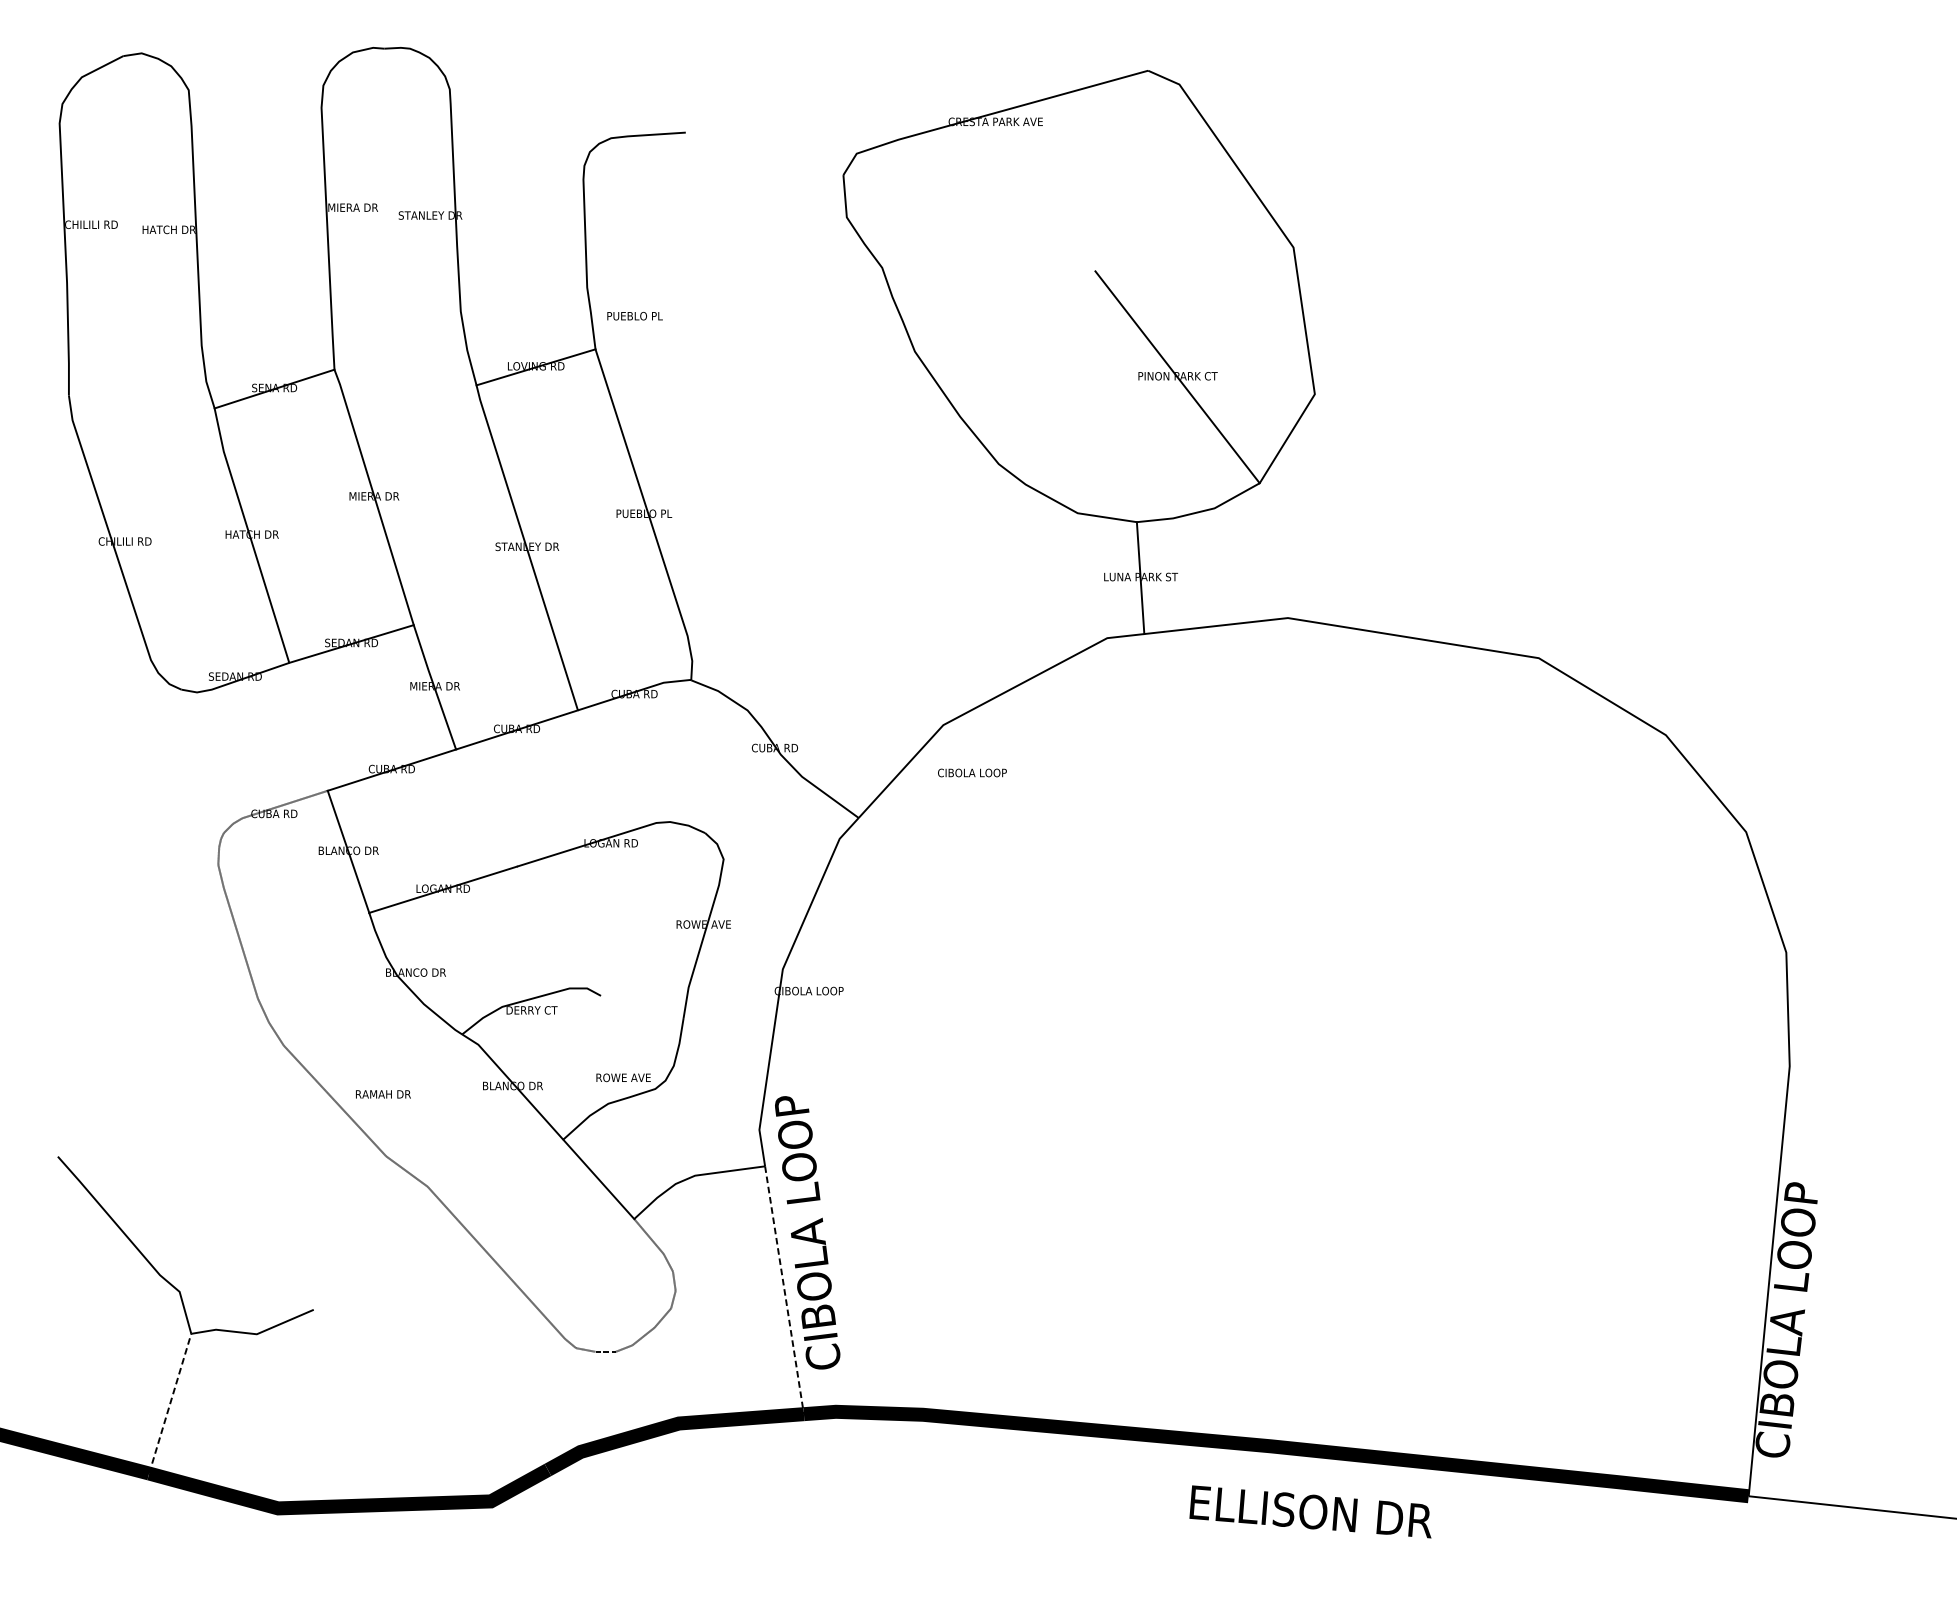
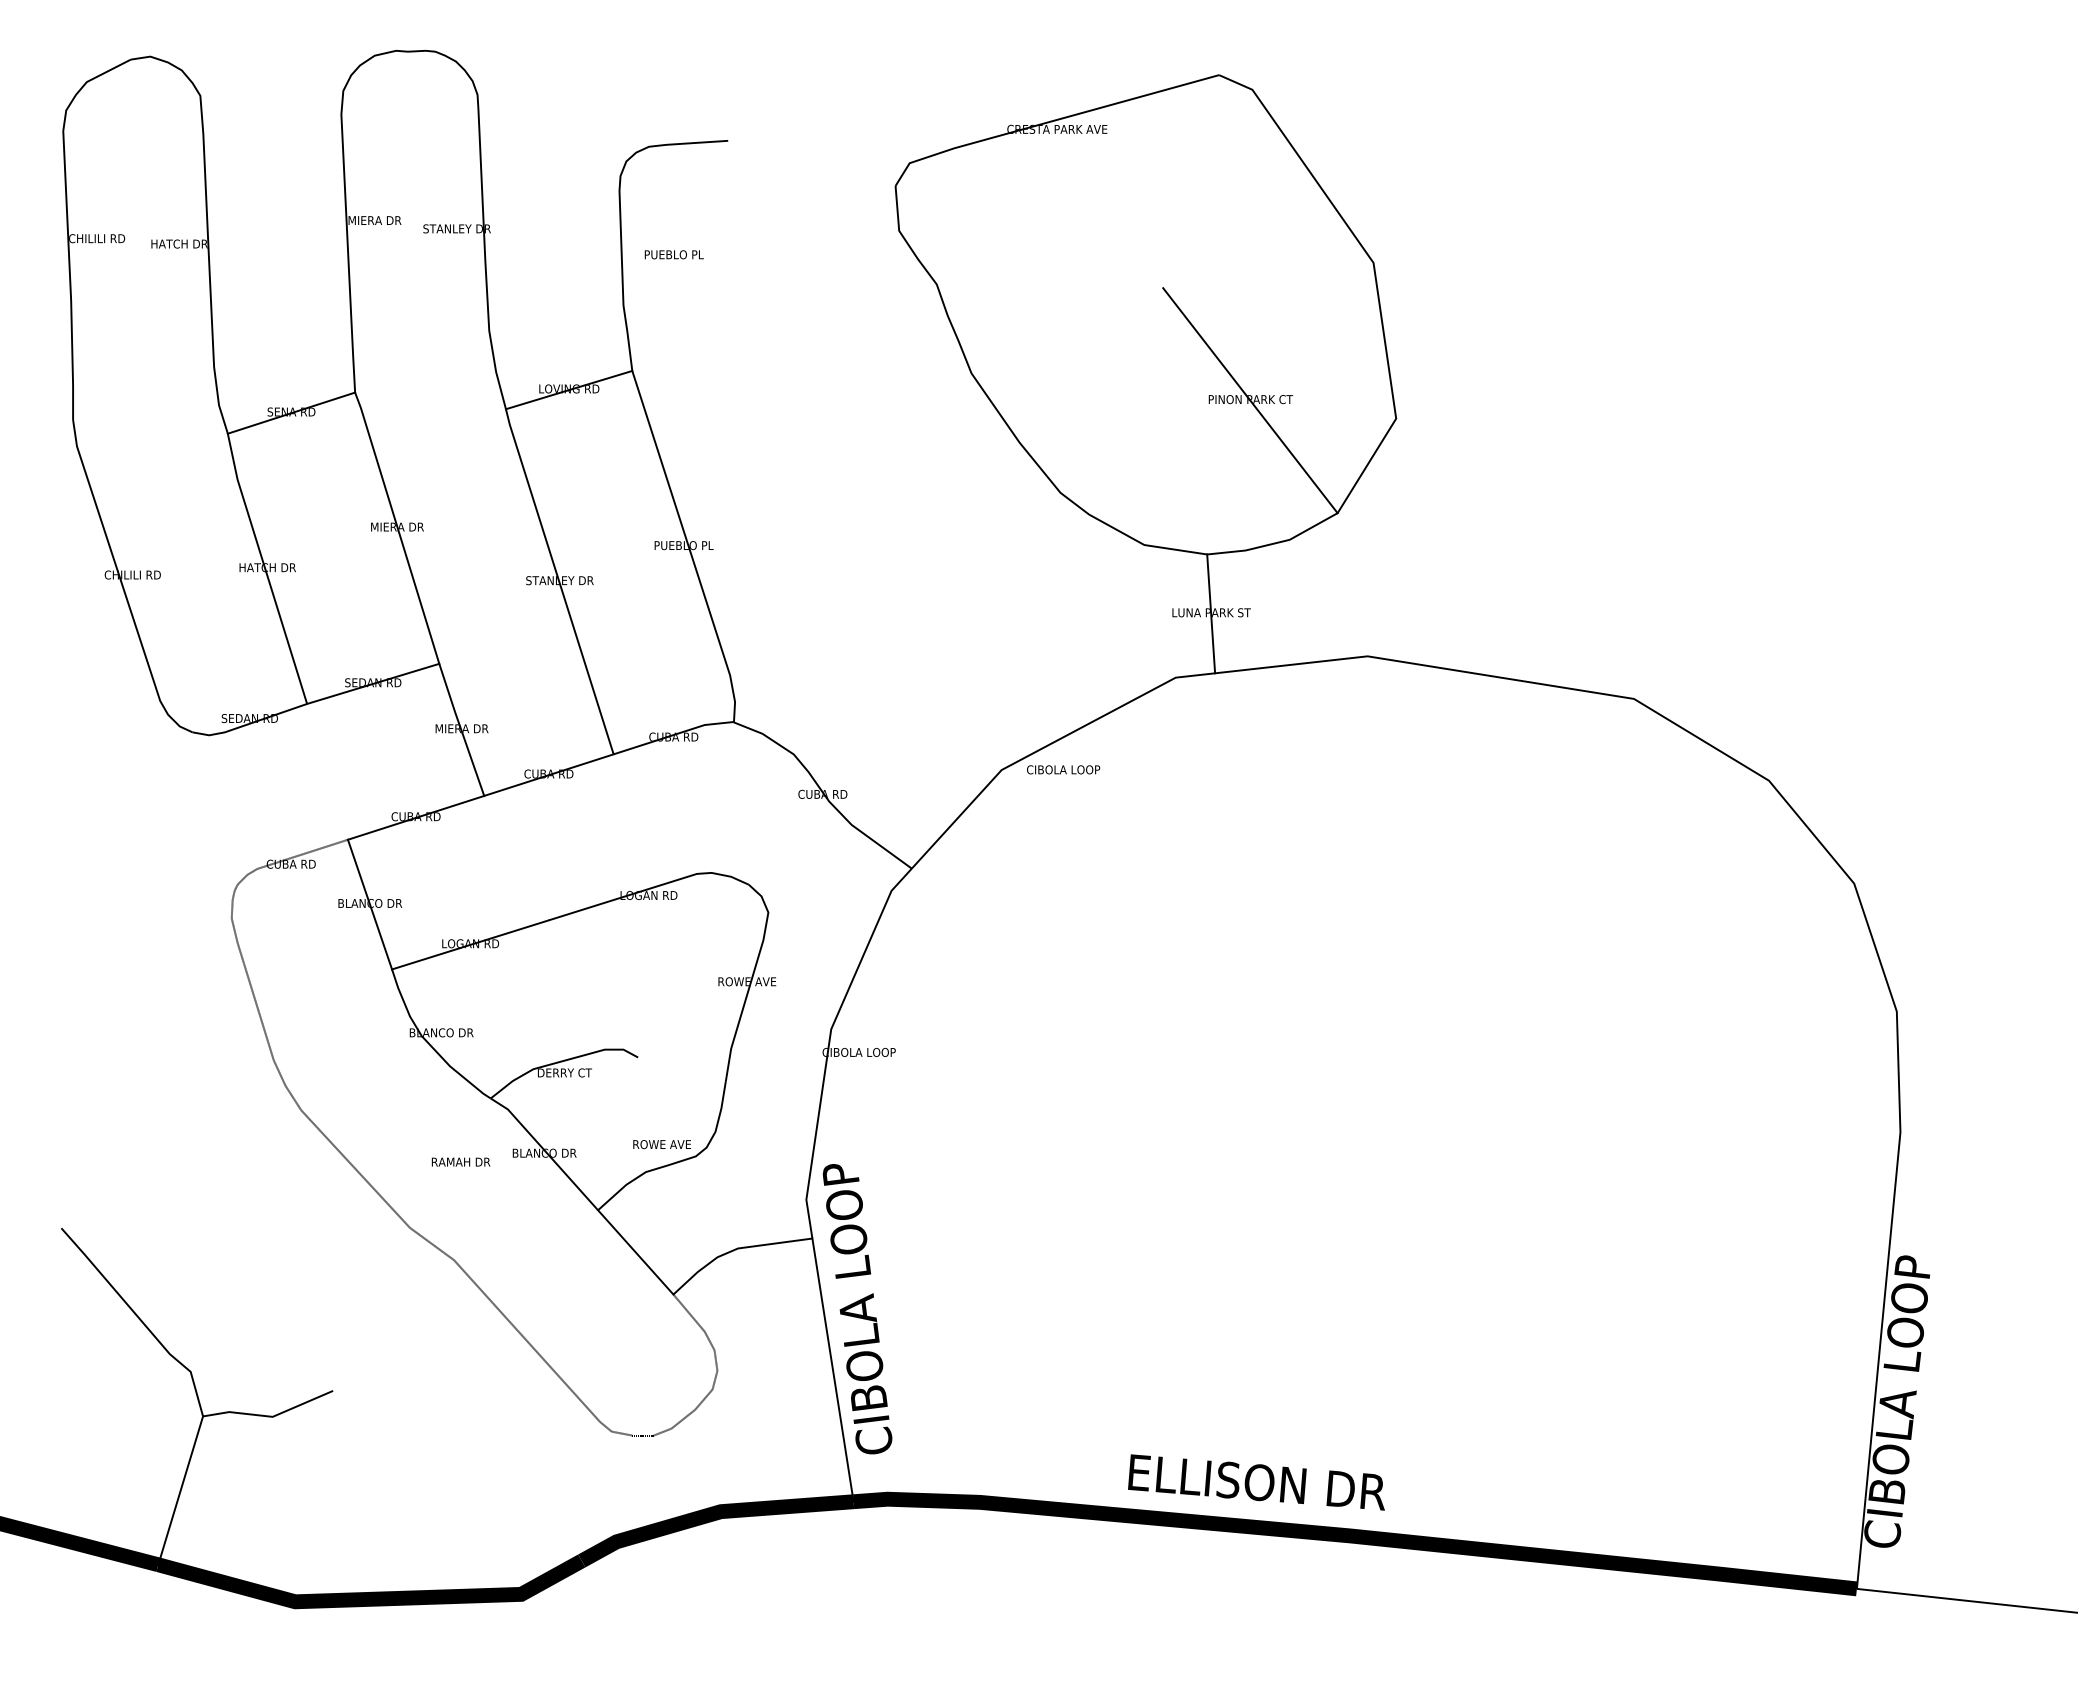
text: (634, 315) -> (673, 254), moved
text: (972, 772) -> (1063, 769), moved
text: (382, 1093) -> (460, 1161), moved
line: (784, 1290) -> (833, 1370), dashed -> solid
line: (170, 1403) -> (180, 1490), dashed -> solid
text: (1310, 1511) -> (1256, 1482), moved

